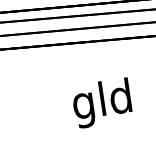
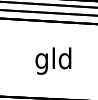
text: (102, 102) -> (53, 60), moved

